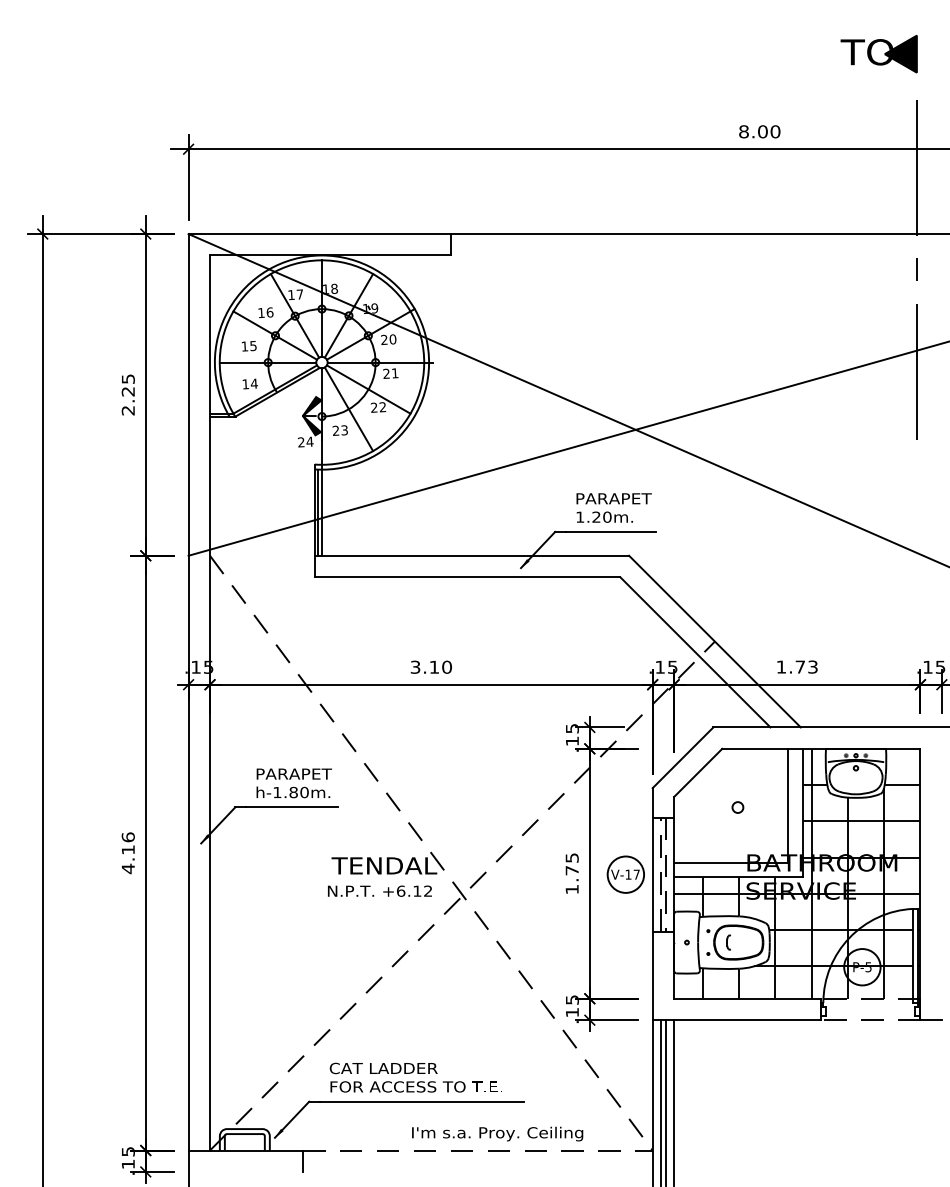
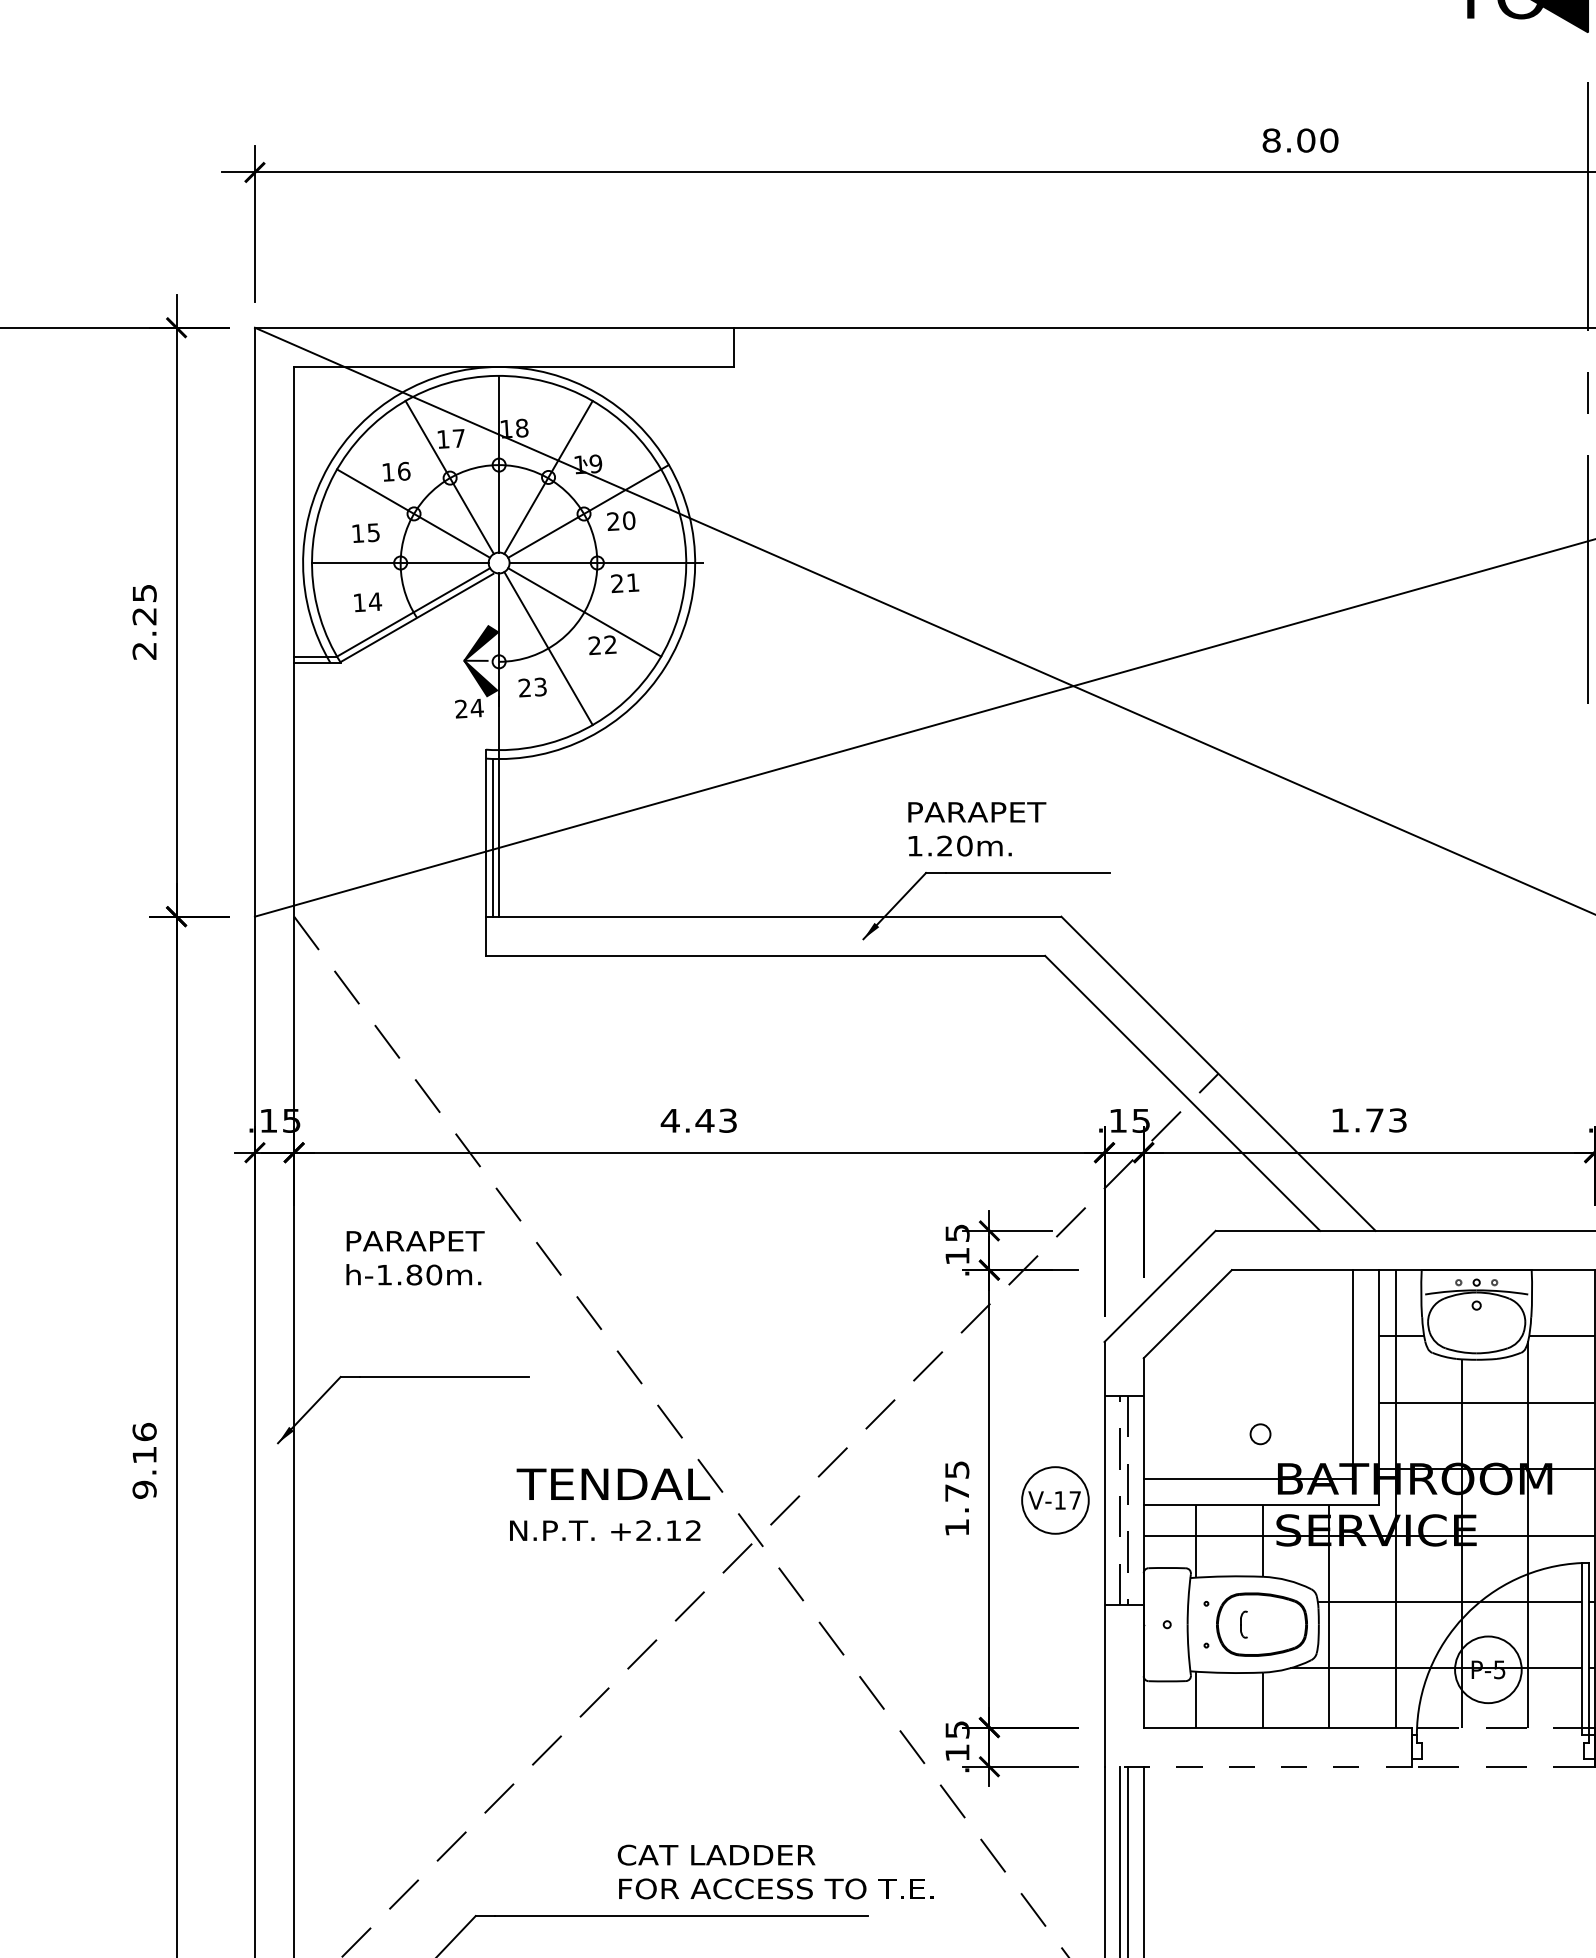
text: (613, 507) -> (976, 828), moved
text: (431, 666) -> (699, 1119), 3.10 -> 4.43
text: (293, 783) -> (414, 1258), moved
circle: (737, 807) -> (1259, 1434), moved
text: (127, 868) -> (143, 1489), 4.16 -> 9.16
text: (401, 890) -> (644, 1529), +6.12 -> +2.12
line: (736, 1020) -> (1257, 1767), solid -> dashed
text: (415, 1077) -> (774, 1871), moved

